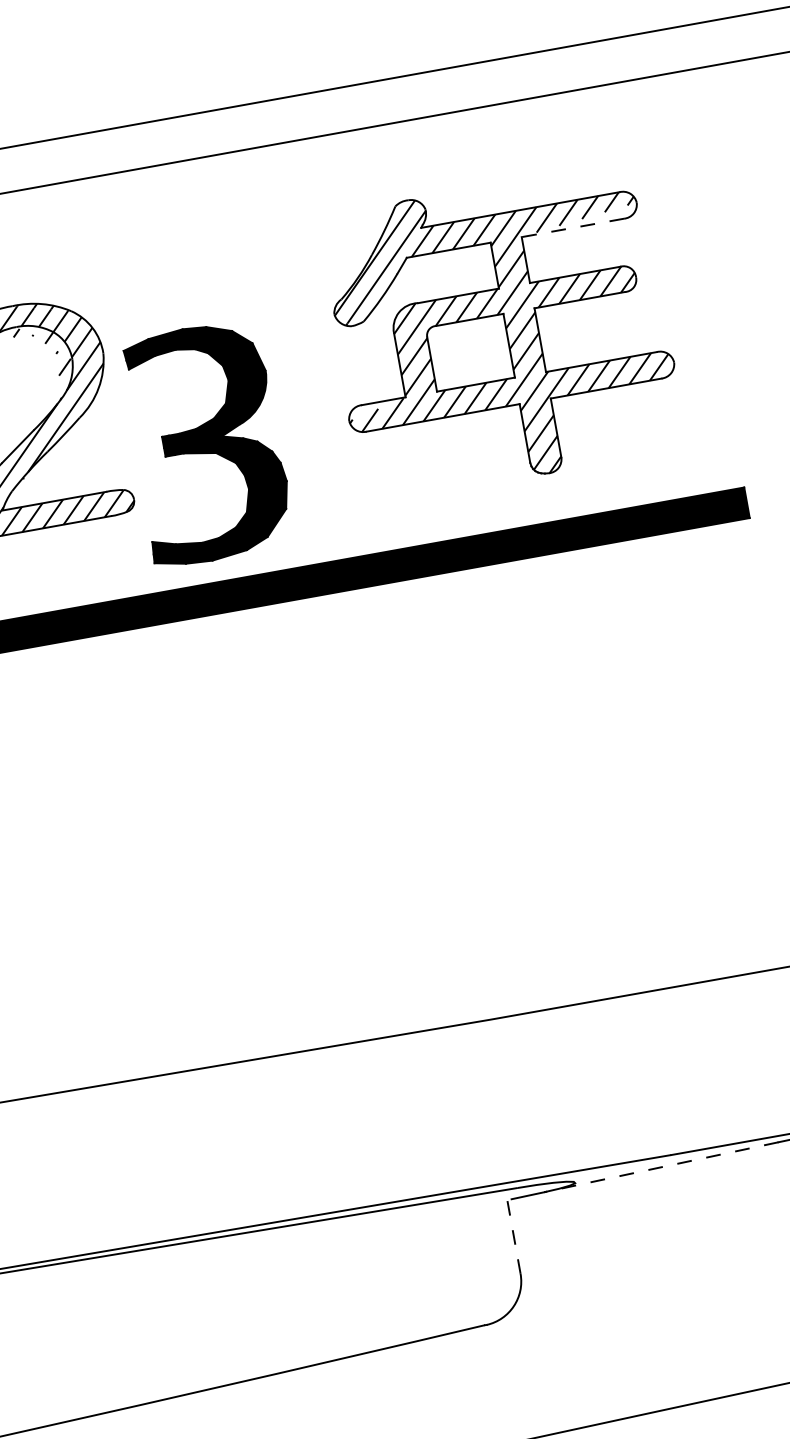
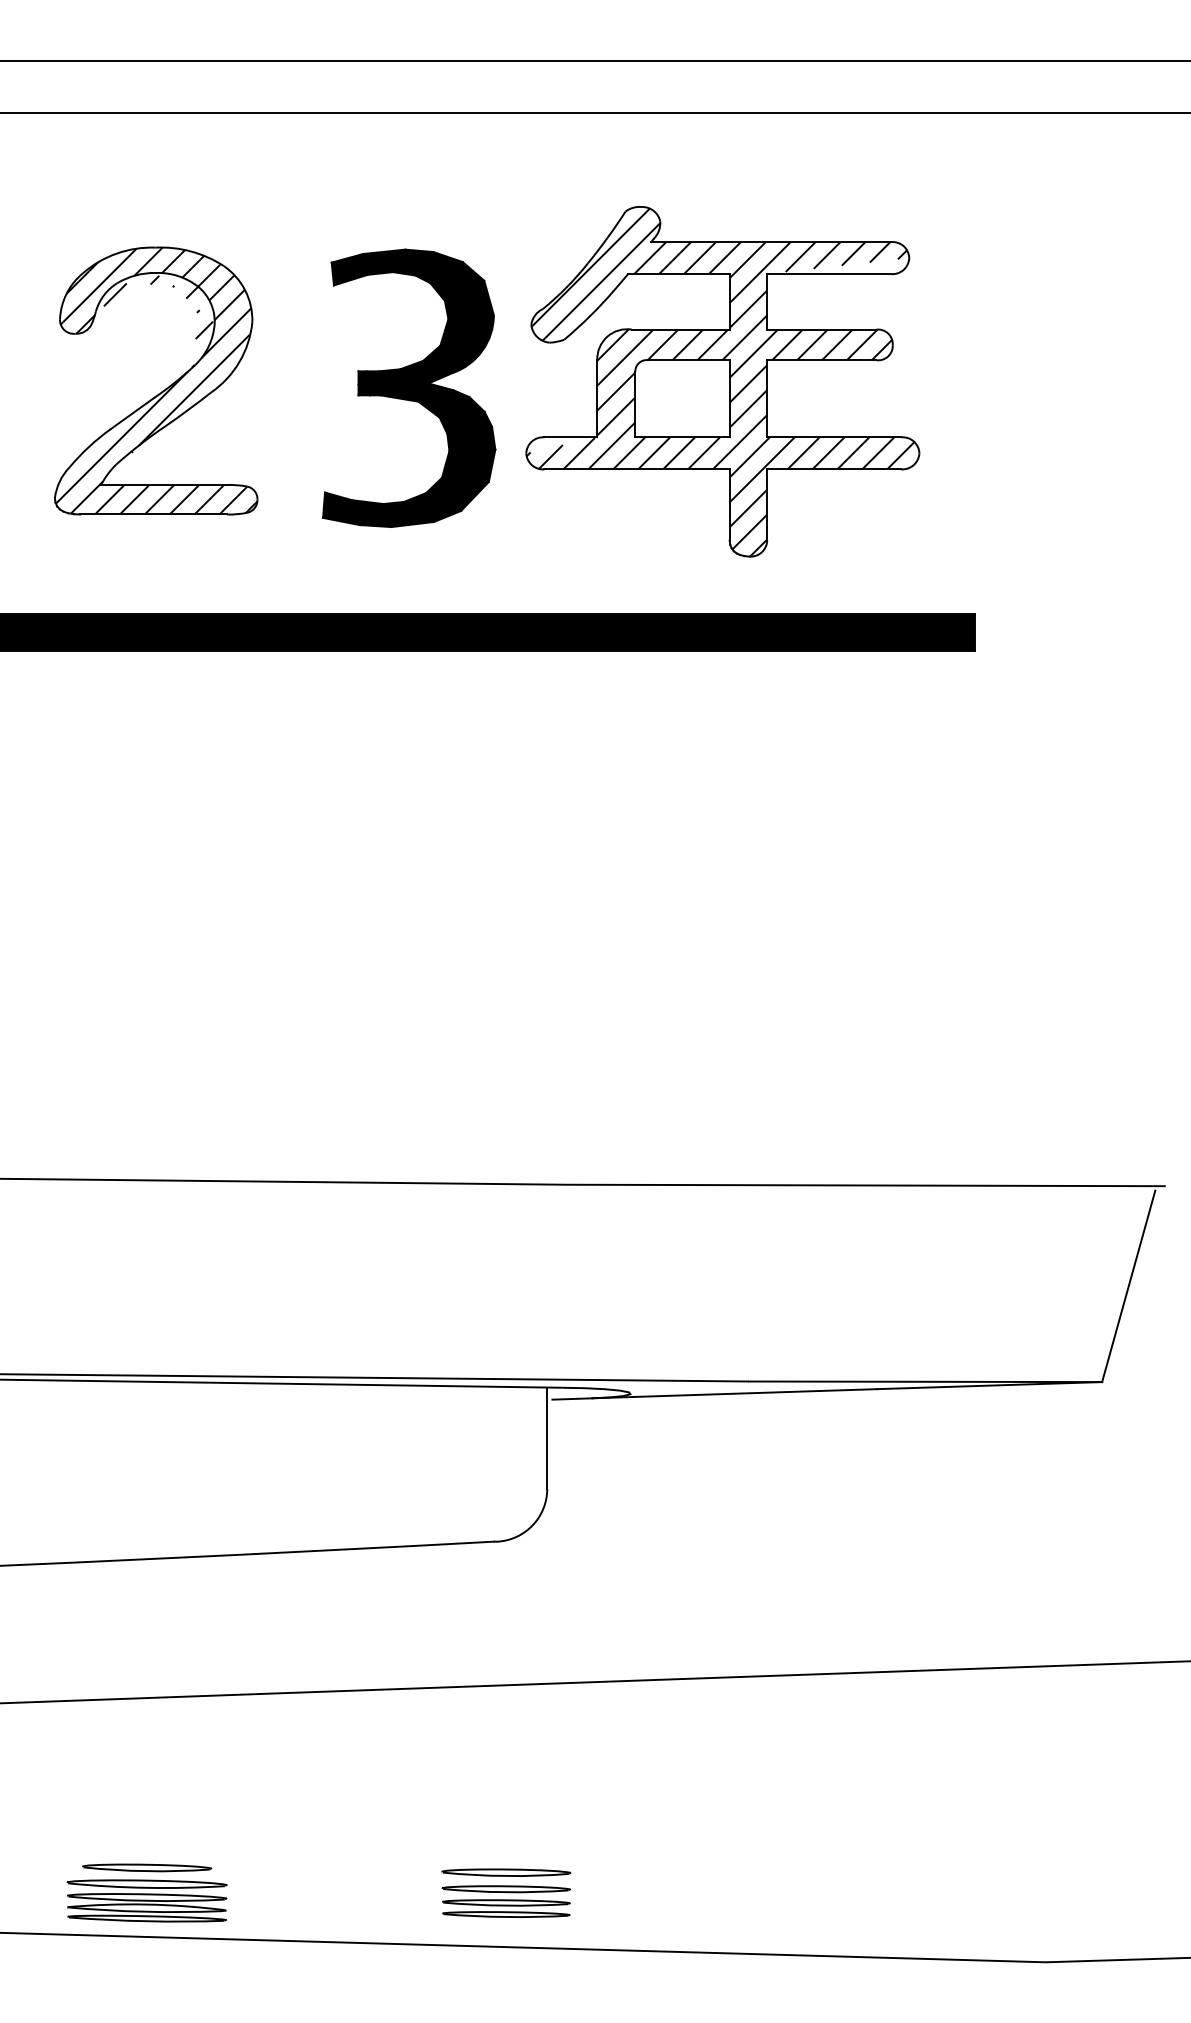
line: (573, 228) -> (829, 274), dashed -> solid
part: (206, 442) -> (409, 387), moved
line: (661, 1167) -> (734, 1393), dashed -> solid
line: (513, 1232) -> (547, 1438), dashed -> solid

